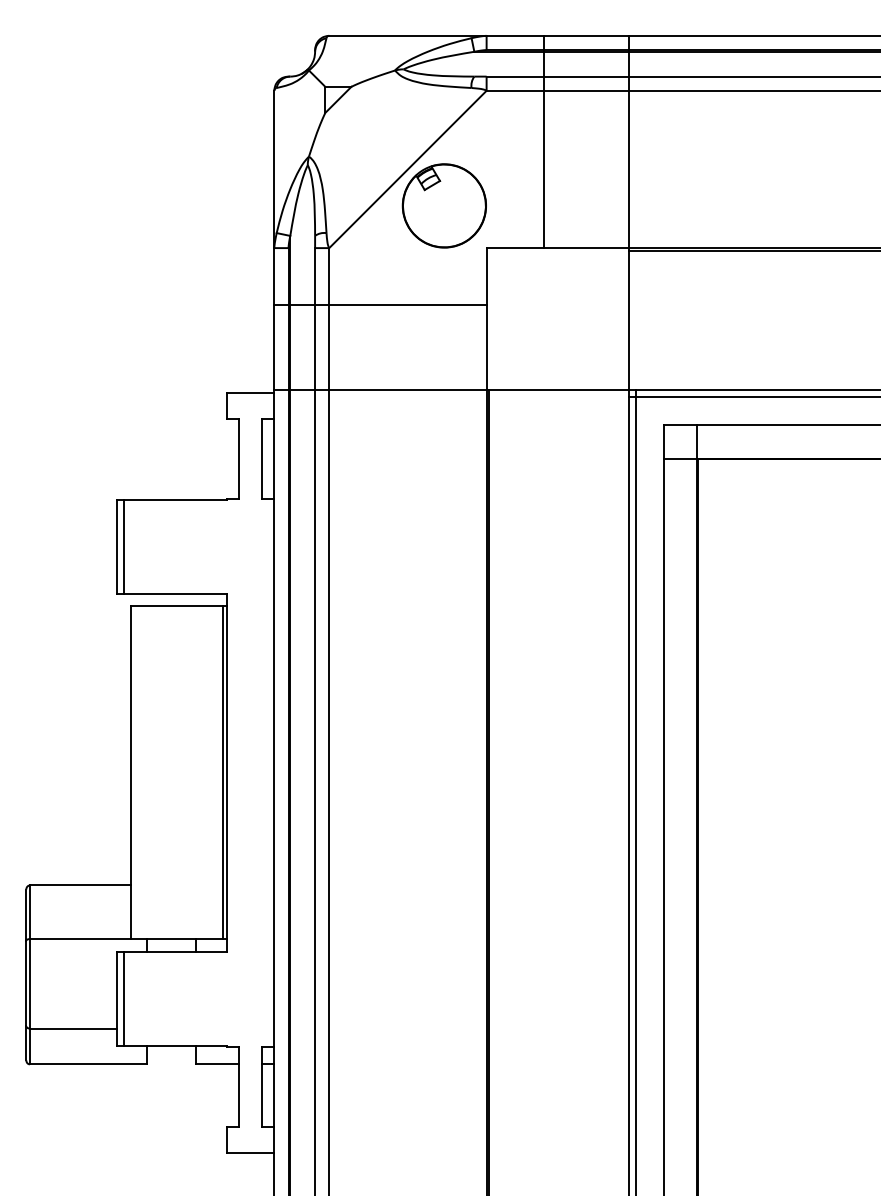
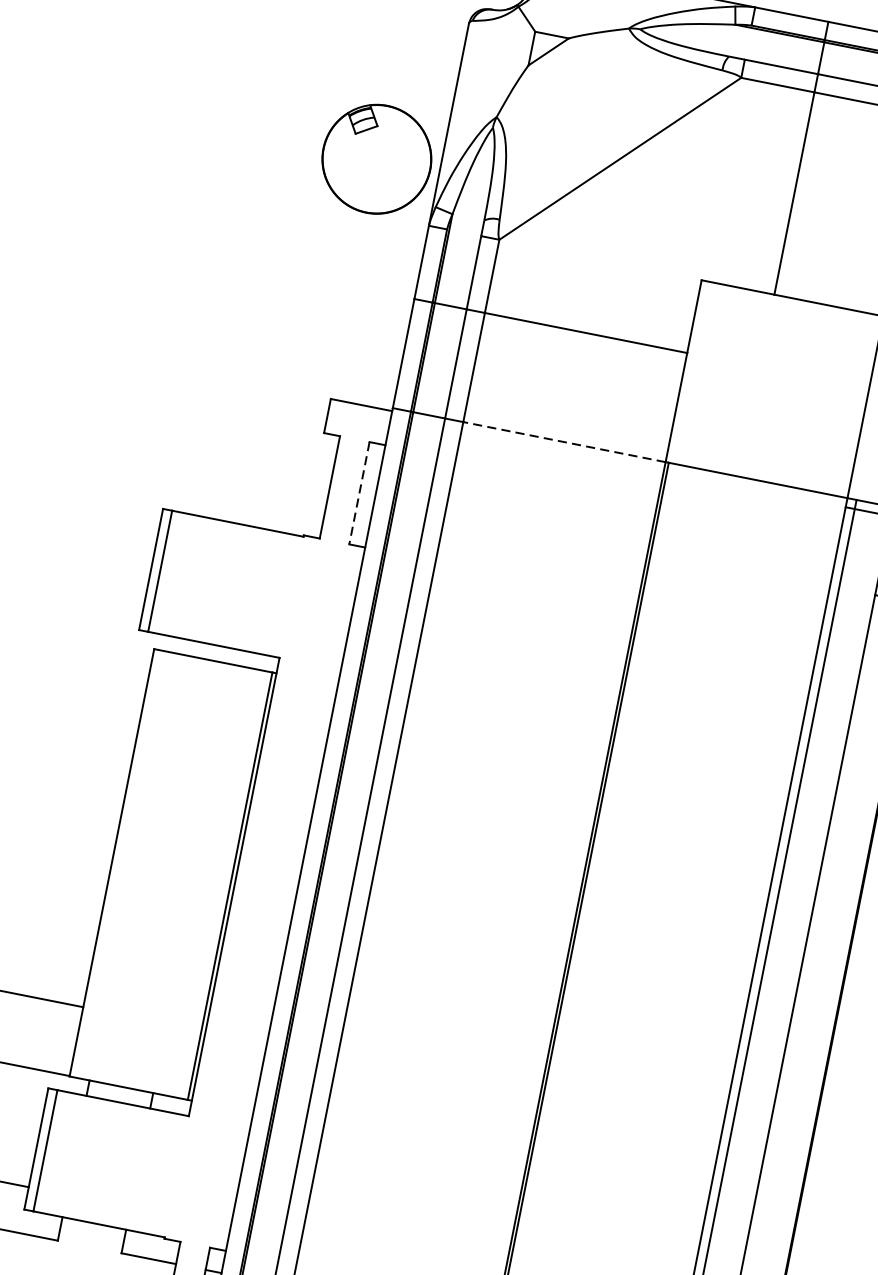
part: (443, 205) -> (375, 158), moved
line: (408, 390) -> (564, 442), solid -> dashed
line: (261, 458) -> (358, 492), solid -> dashed

